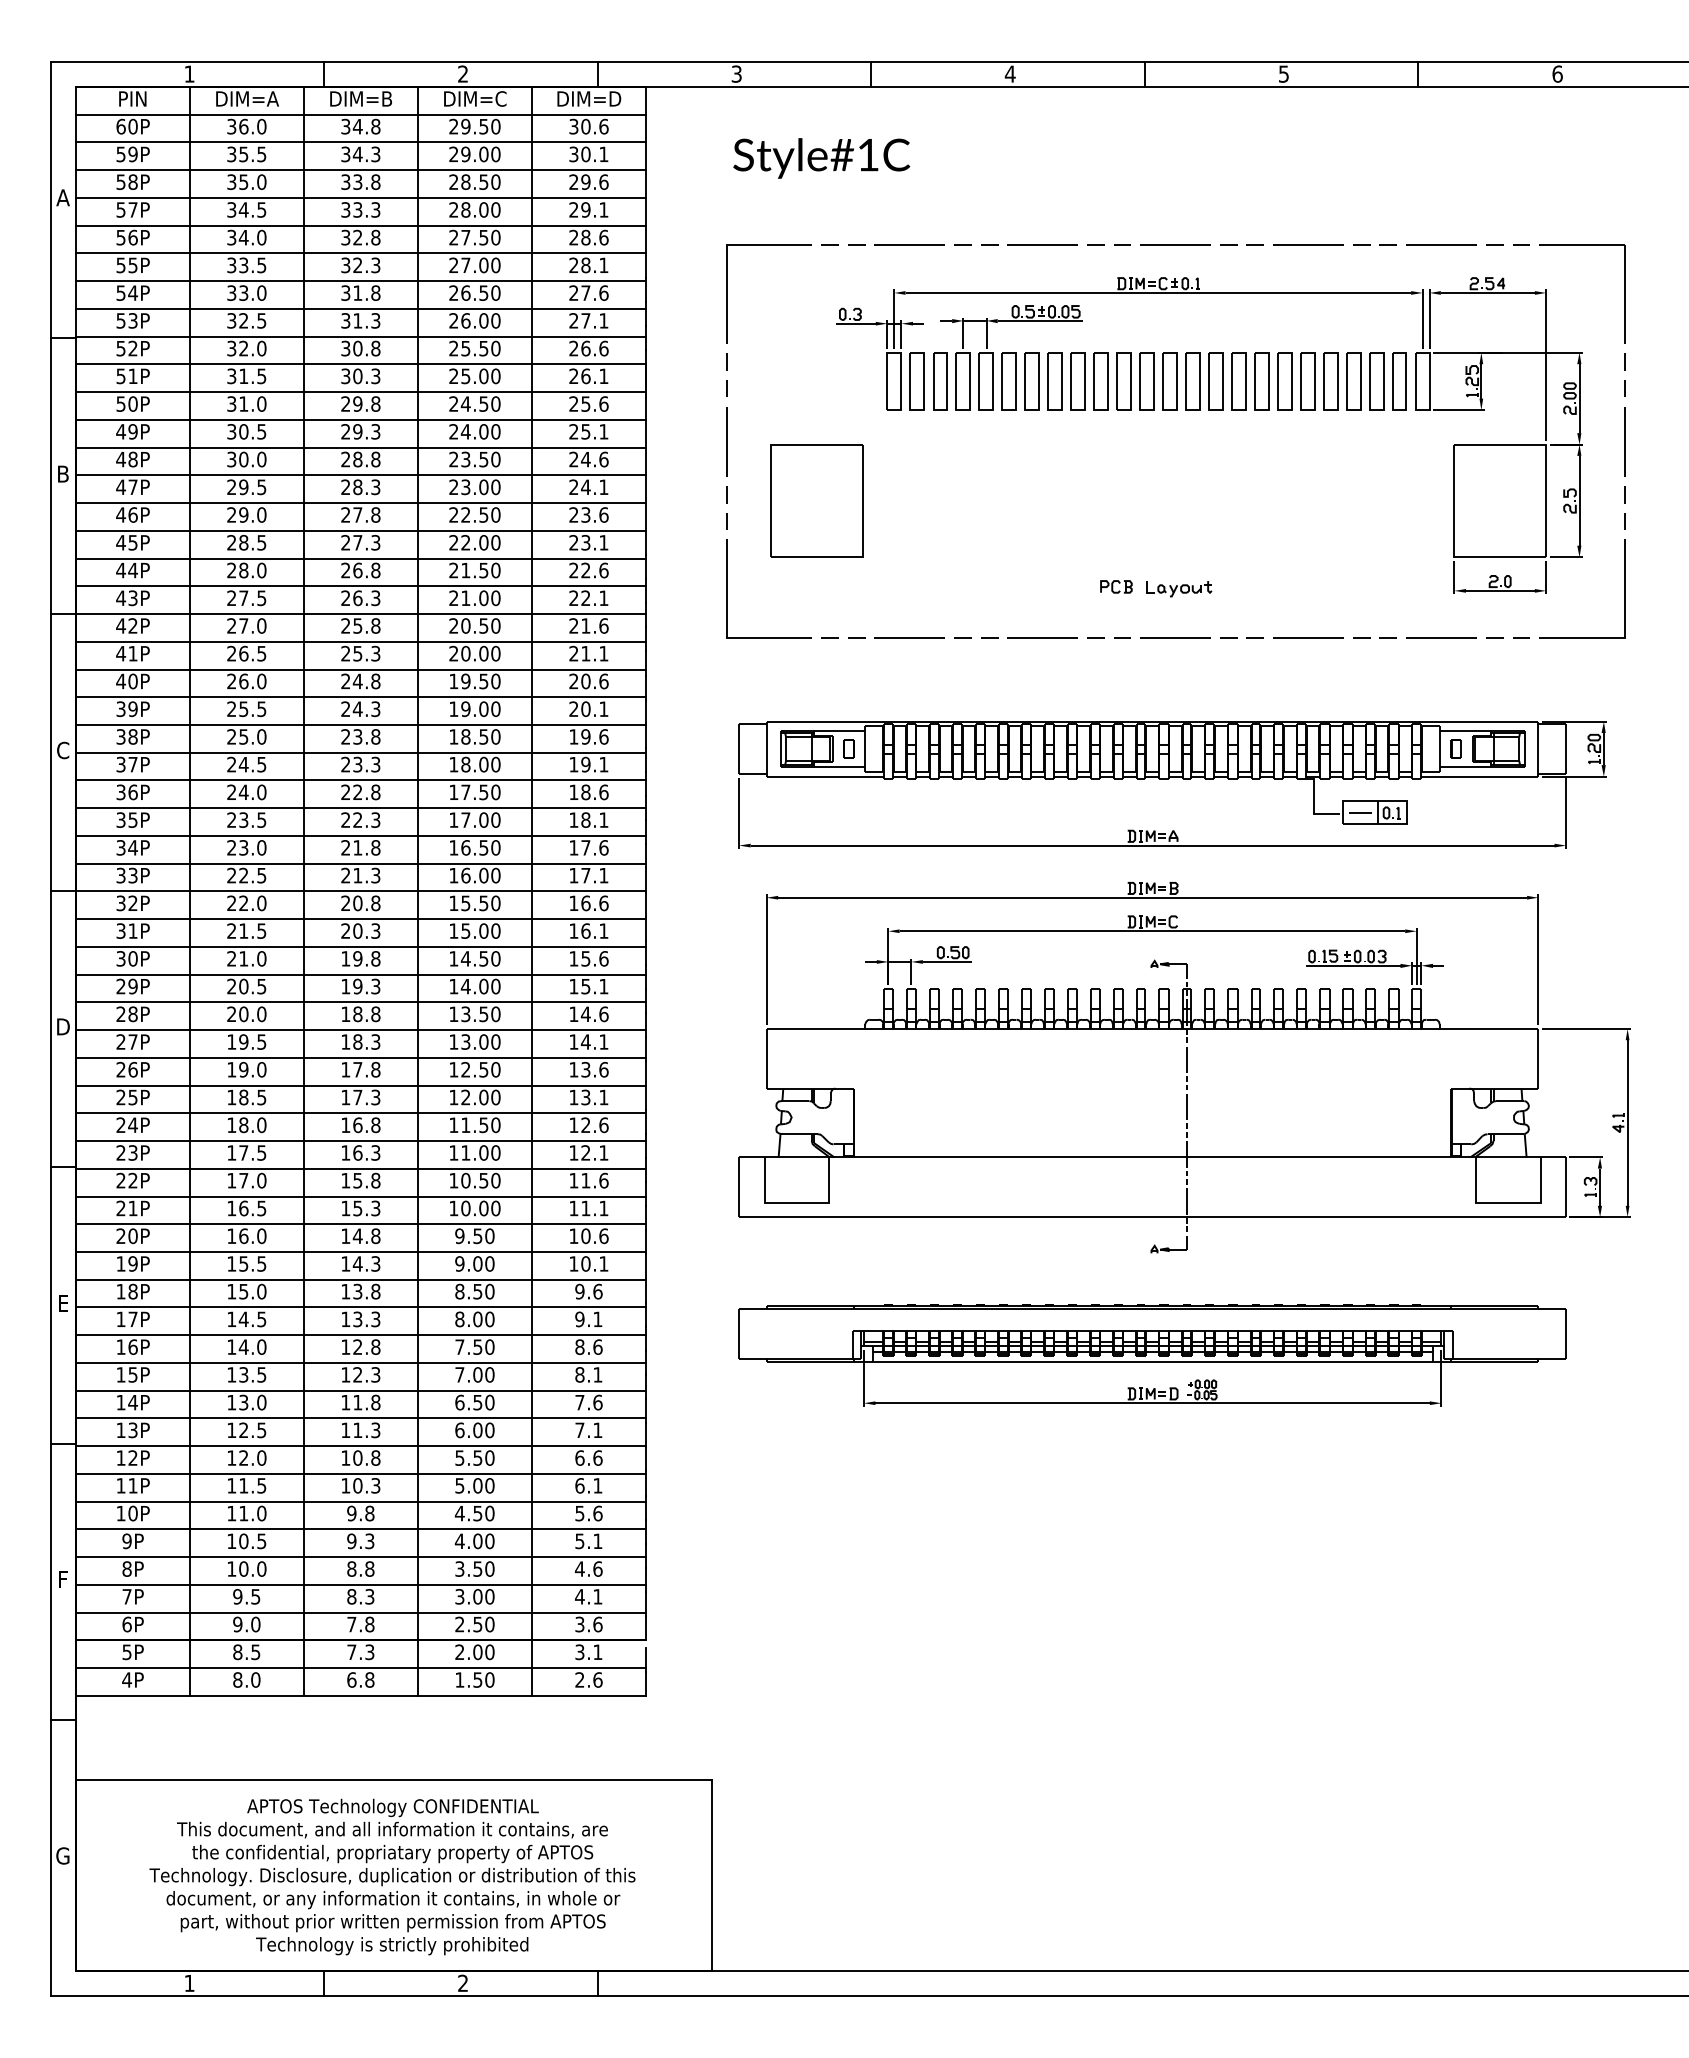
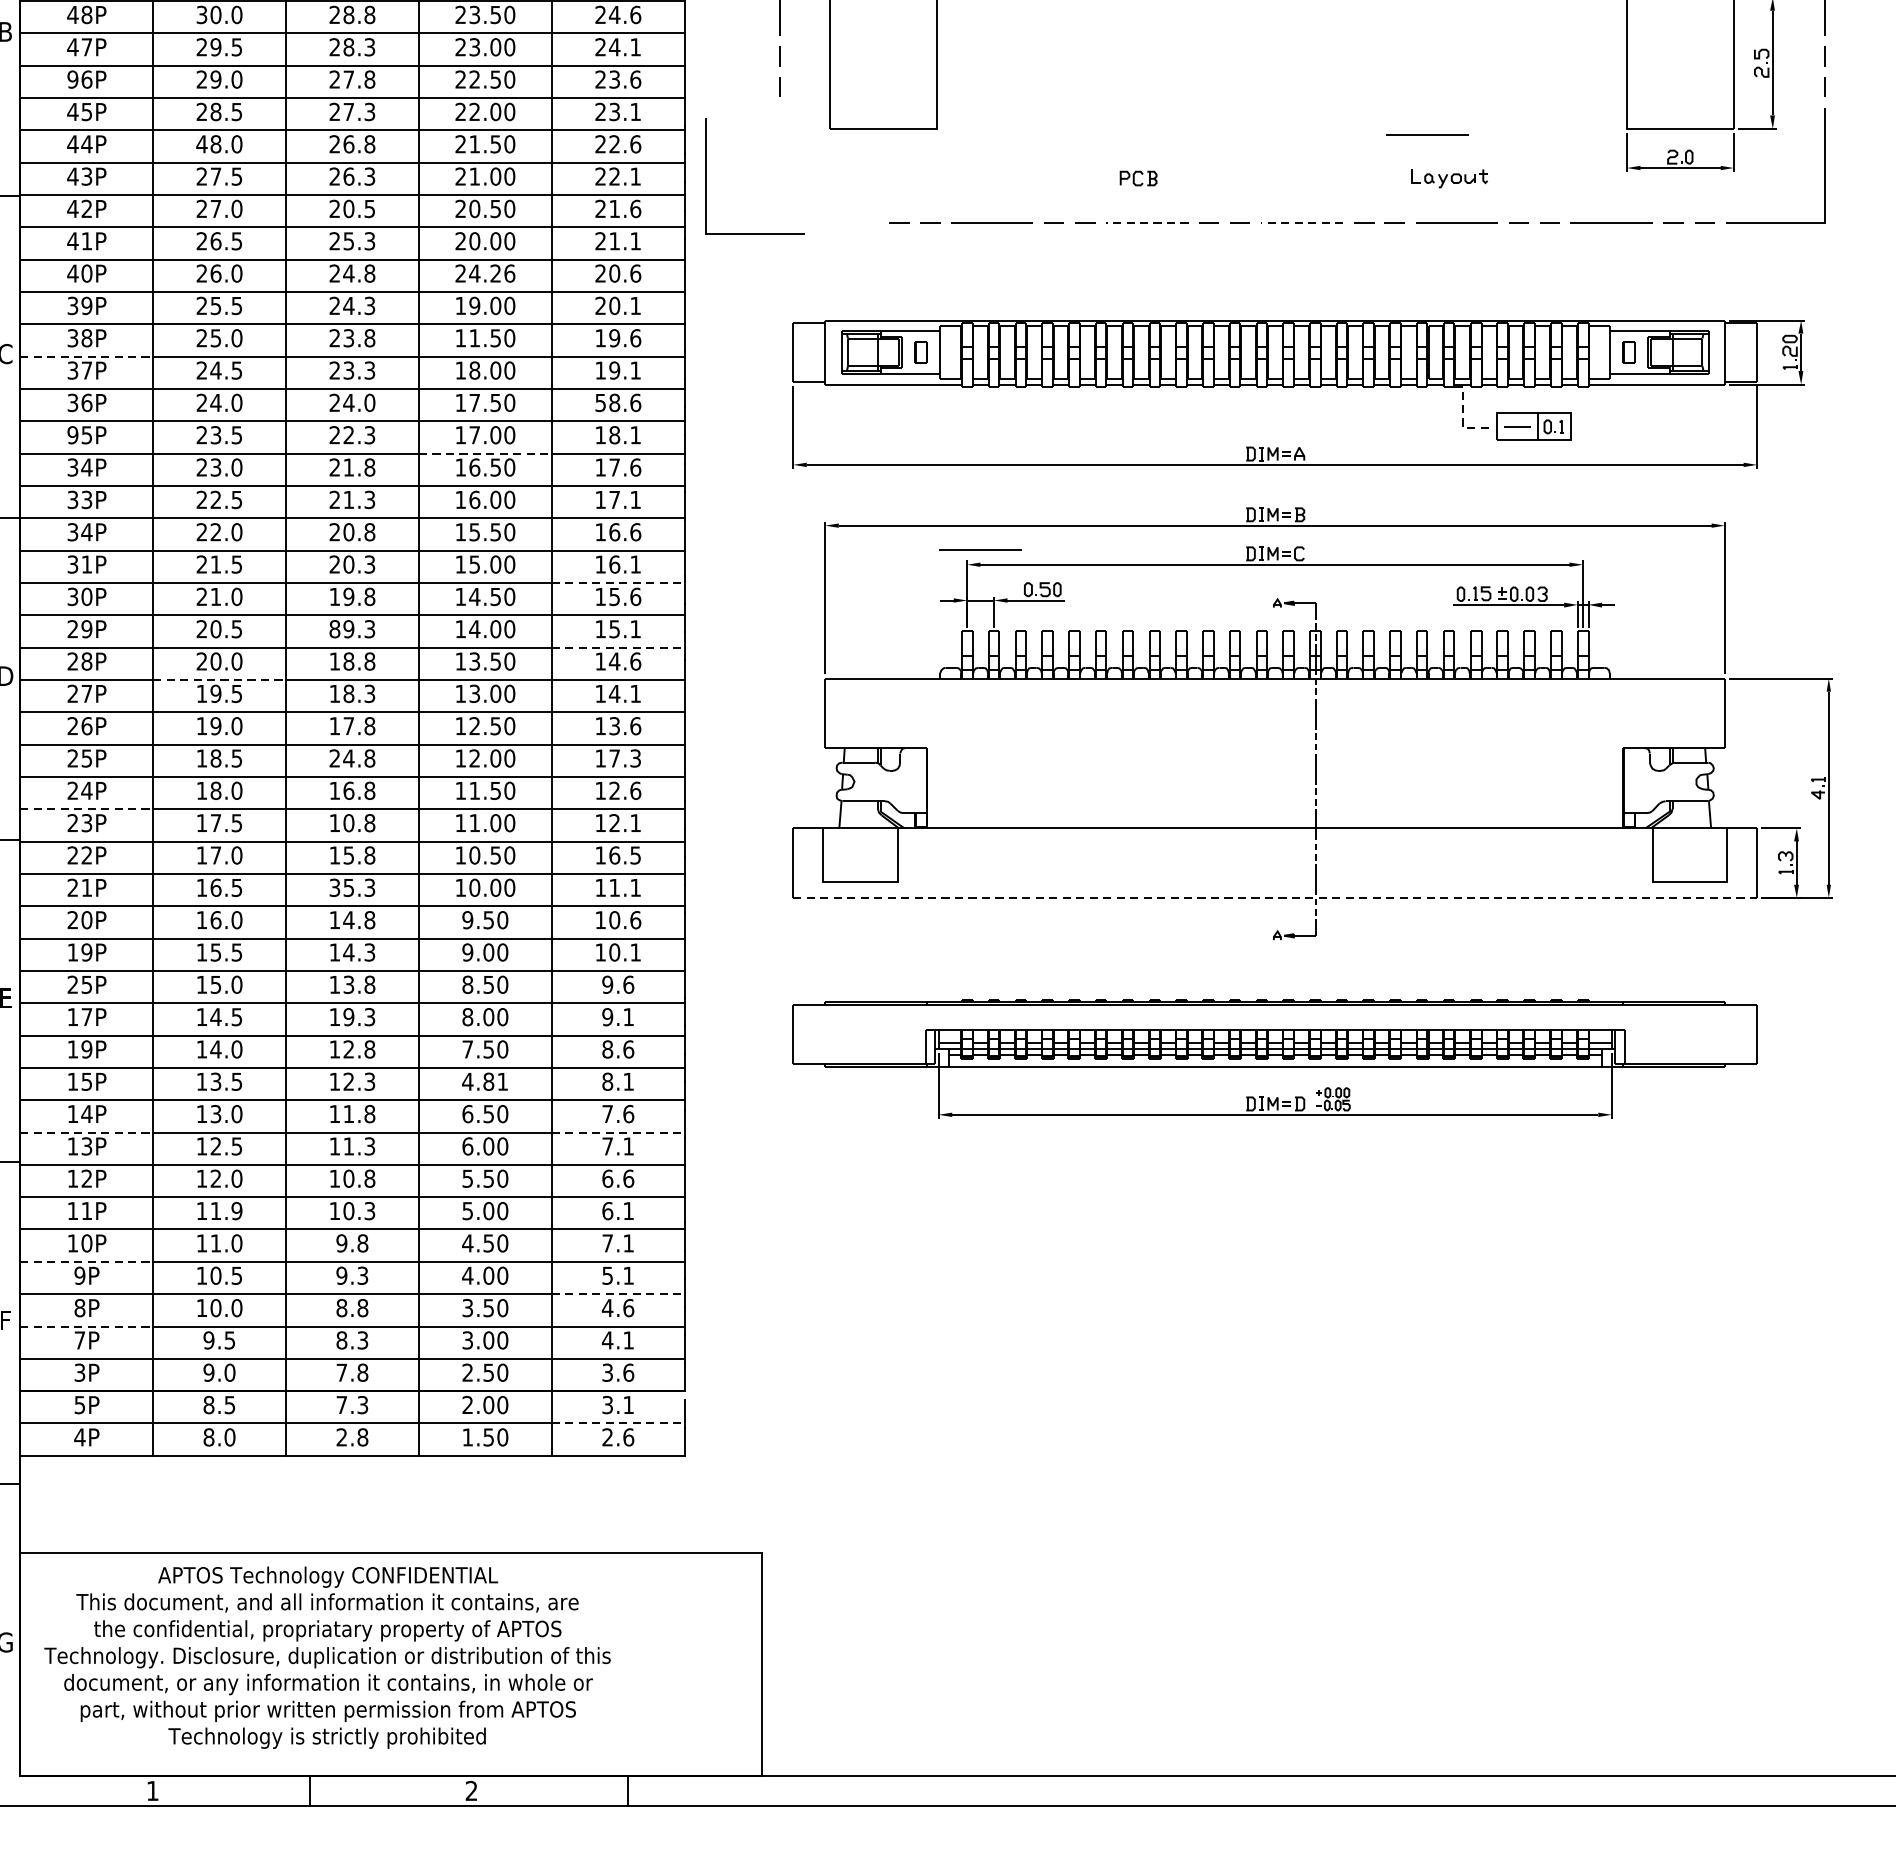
text: (120, 514) -> (72, 79), 46P -> 96P
line: (1283, 561) -> (1427, 133), added
text: (231, 570) -> (201, 144), 28.0 -> 48.0
part: (1116, 586) -> (1138, 178), moved
line: (727, 588) -> (706, 175), moved
part: (1179, 589) -> (1449, 179), moved
text: (366, 625) -> (358, 208), 25.8 -> 20.5
line: (1042, 638) -> (1146, 223), solid -> dashed
line: (1175, 638) -> (1301, 223), solid -> dashed
text: (474, 681) -> (484, 273), 19.50 -> 24.26
text: (465, 736) -> (474, 337), 18.50 -> 11.50
line: (133, 752) -> (87, 356), solid -> dashed
text: (366, 791) -> (358, 401), 22.8 -> 24.0
text: (573, 792) -> (600, 403), 18.6 -> 58.6
line: (1313, 806) -> (1462, 419), solid -> dashed
text: (120, 819) -> (72, 434), 35P -> 95P
line: (475, 835) -> (486, 453), solid -> dashed
text: (132, 902) -> (86, 531), 32P -> 34P
line: (899, 917) -> (980, 548), added
line: (589, 946) -> (618, 582), solid -> dashed
text: (345, 986) -> (334, 629), 19.3 -> 89.3
line: (589, 1002) -> (618, 647), solid -> dashed
line: (247, 1030) -> (220, 680), solid -> dashed
text: (360, 1097) -> (351, 758), 17.3 -> 24.8
text: (594, 1097) -> (624, 758), 13.1 -> 17.3
line: (133, 1141) -> (87, 809), solid -> dashed
text: (366, 1152) -> (358, 822), 16.3 -> 10.8
text: (594, 1180) -> (624, 855), 11.6 -> 16.5
text: (345, 1208) -> (334, 887), 15.3 -> 35.3
line: (1152, 1217) -> (1275, 898), solid -> dashed
text: (126, 1291) -> (79, 984), 18P -> 25P
text: (357, 1319) -> (348, 1017), 13.3 -> 19.3
text: (132, 1346) -> (86, 1048), 16P -> 19P
text: (474, 1374) -> (484, 1081), 7.00 -> 4.81
line: (133, 1418) -> (87, 1132), solid -> dashed
line: (589, 1418) -> (618, 1132), solid -> dashed
text: (261, 1485) -> (236, 1210), 11.5 -> 11.9
text: (588, 1513) -> (617, 1243), 5.6 -> 7.1
line: (133, 1529) -> (87, 1261), solid -> dashed
line: (589, 1557) -> (618, 1294), solid -> dashed
line: (133, 1584) -> (87, 1326), solid -> dashed
text: (126, 1624) -> (79, 1372), 6P -> 3P
line: (589, 1668) -> (618, 1423), solid -> dashed
text: (351, 1679) -> (341, 1436), 6.8 -> 2.8
text: (392, 1876) -> (327, 1657), moved

